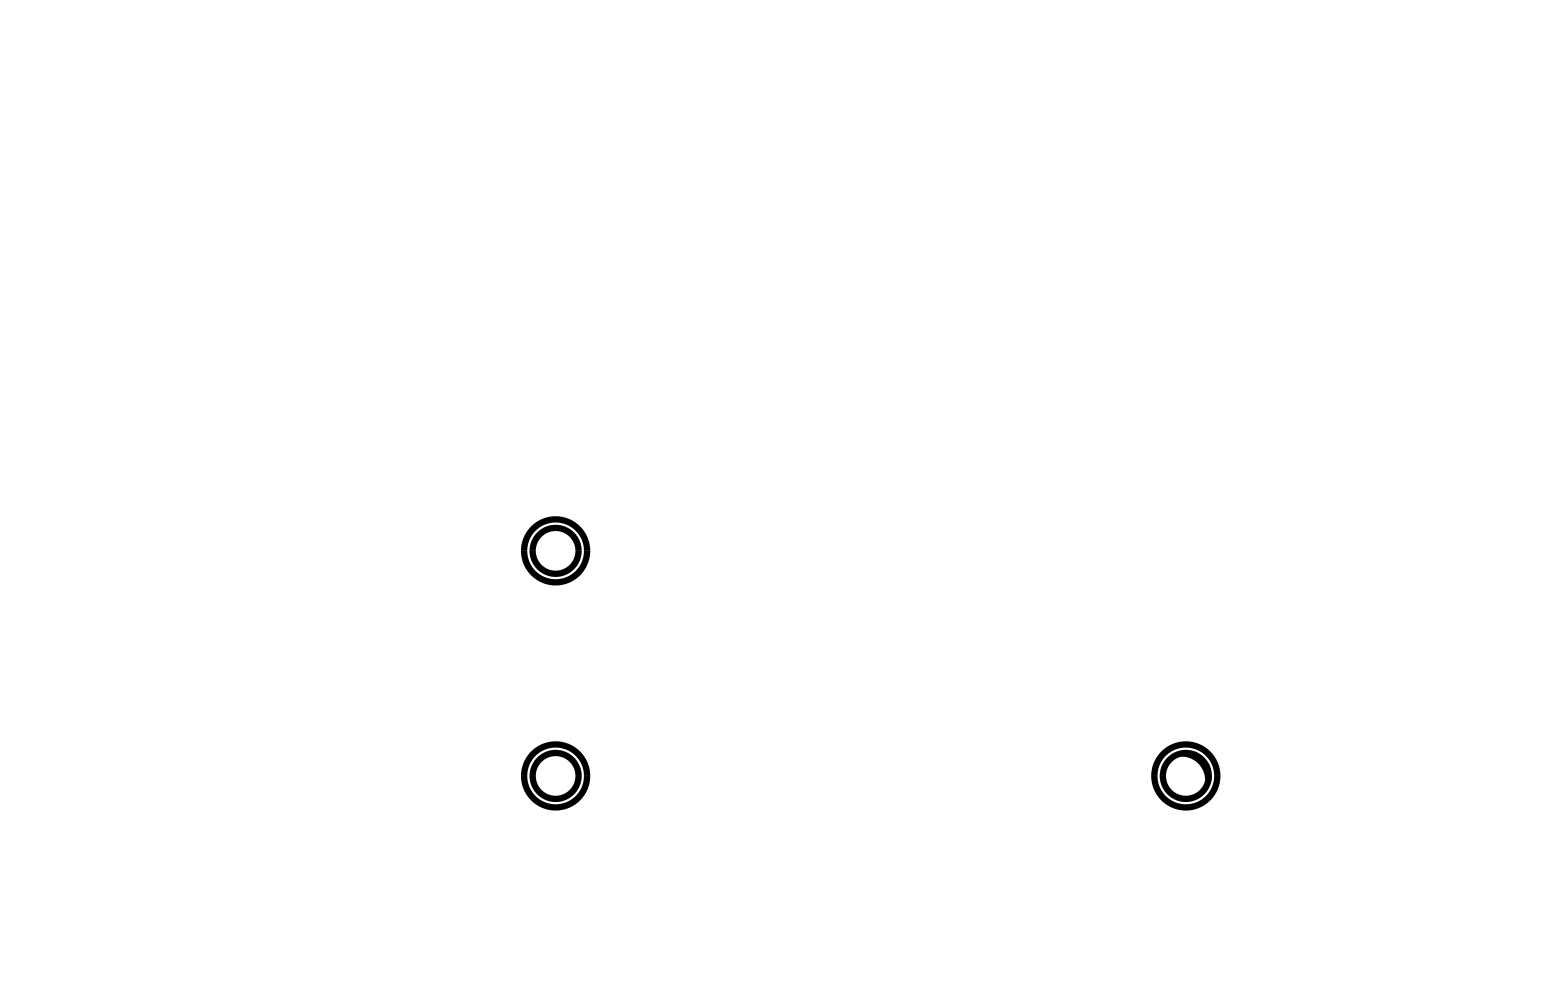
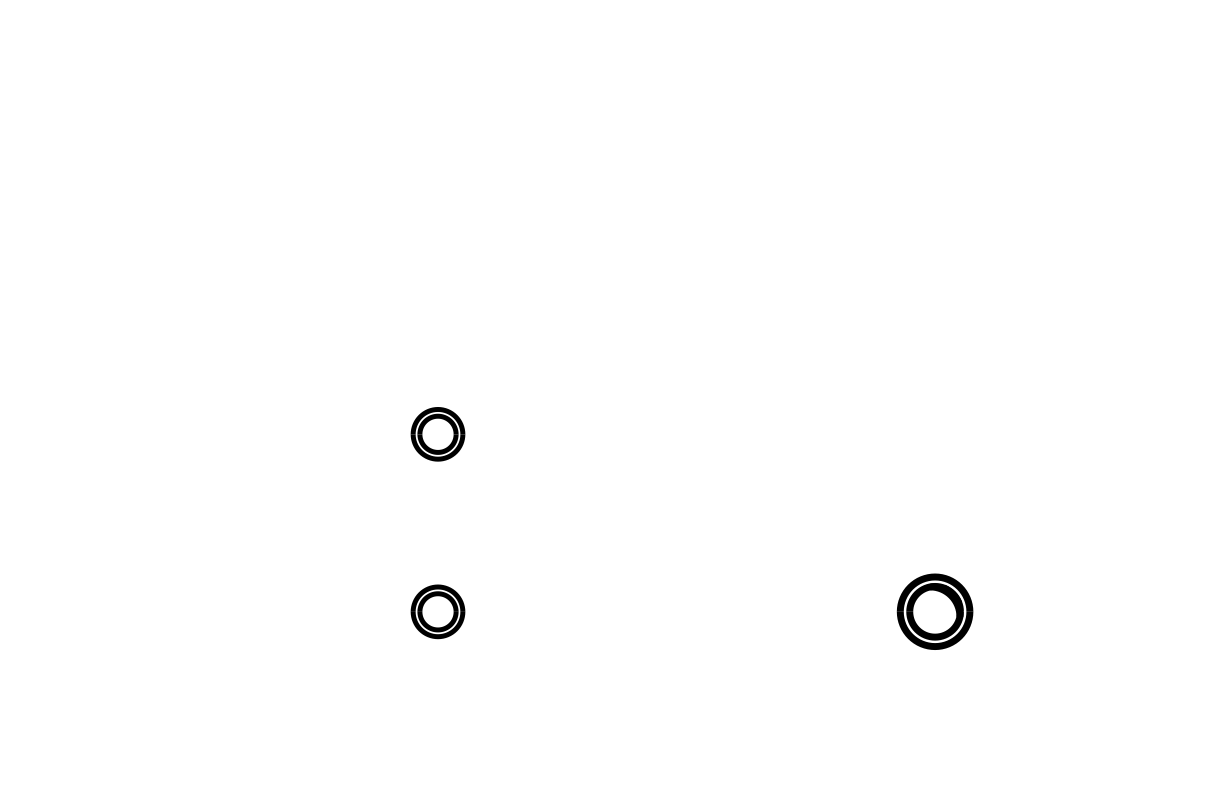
part: (1185, 775) -> (934, 611), size x1.4

